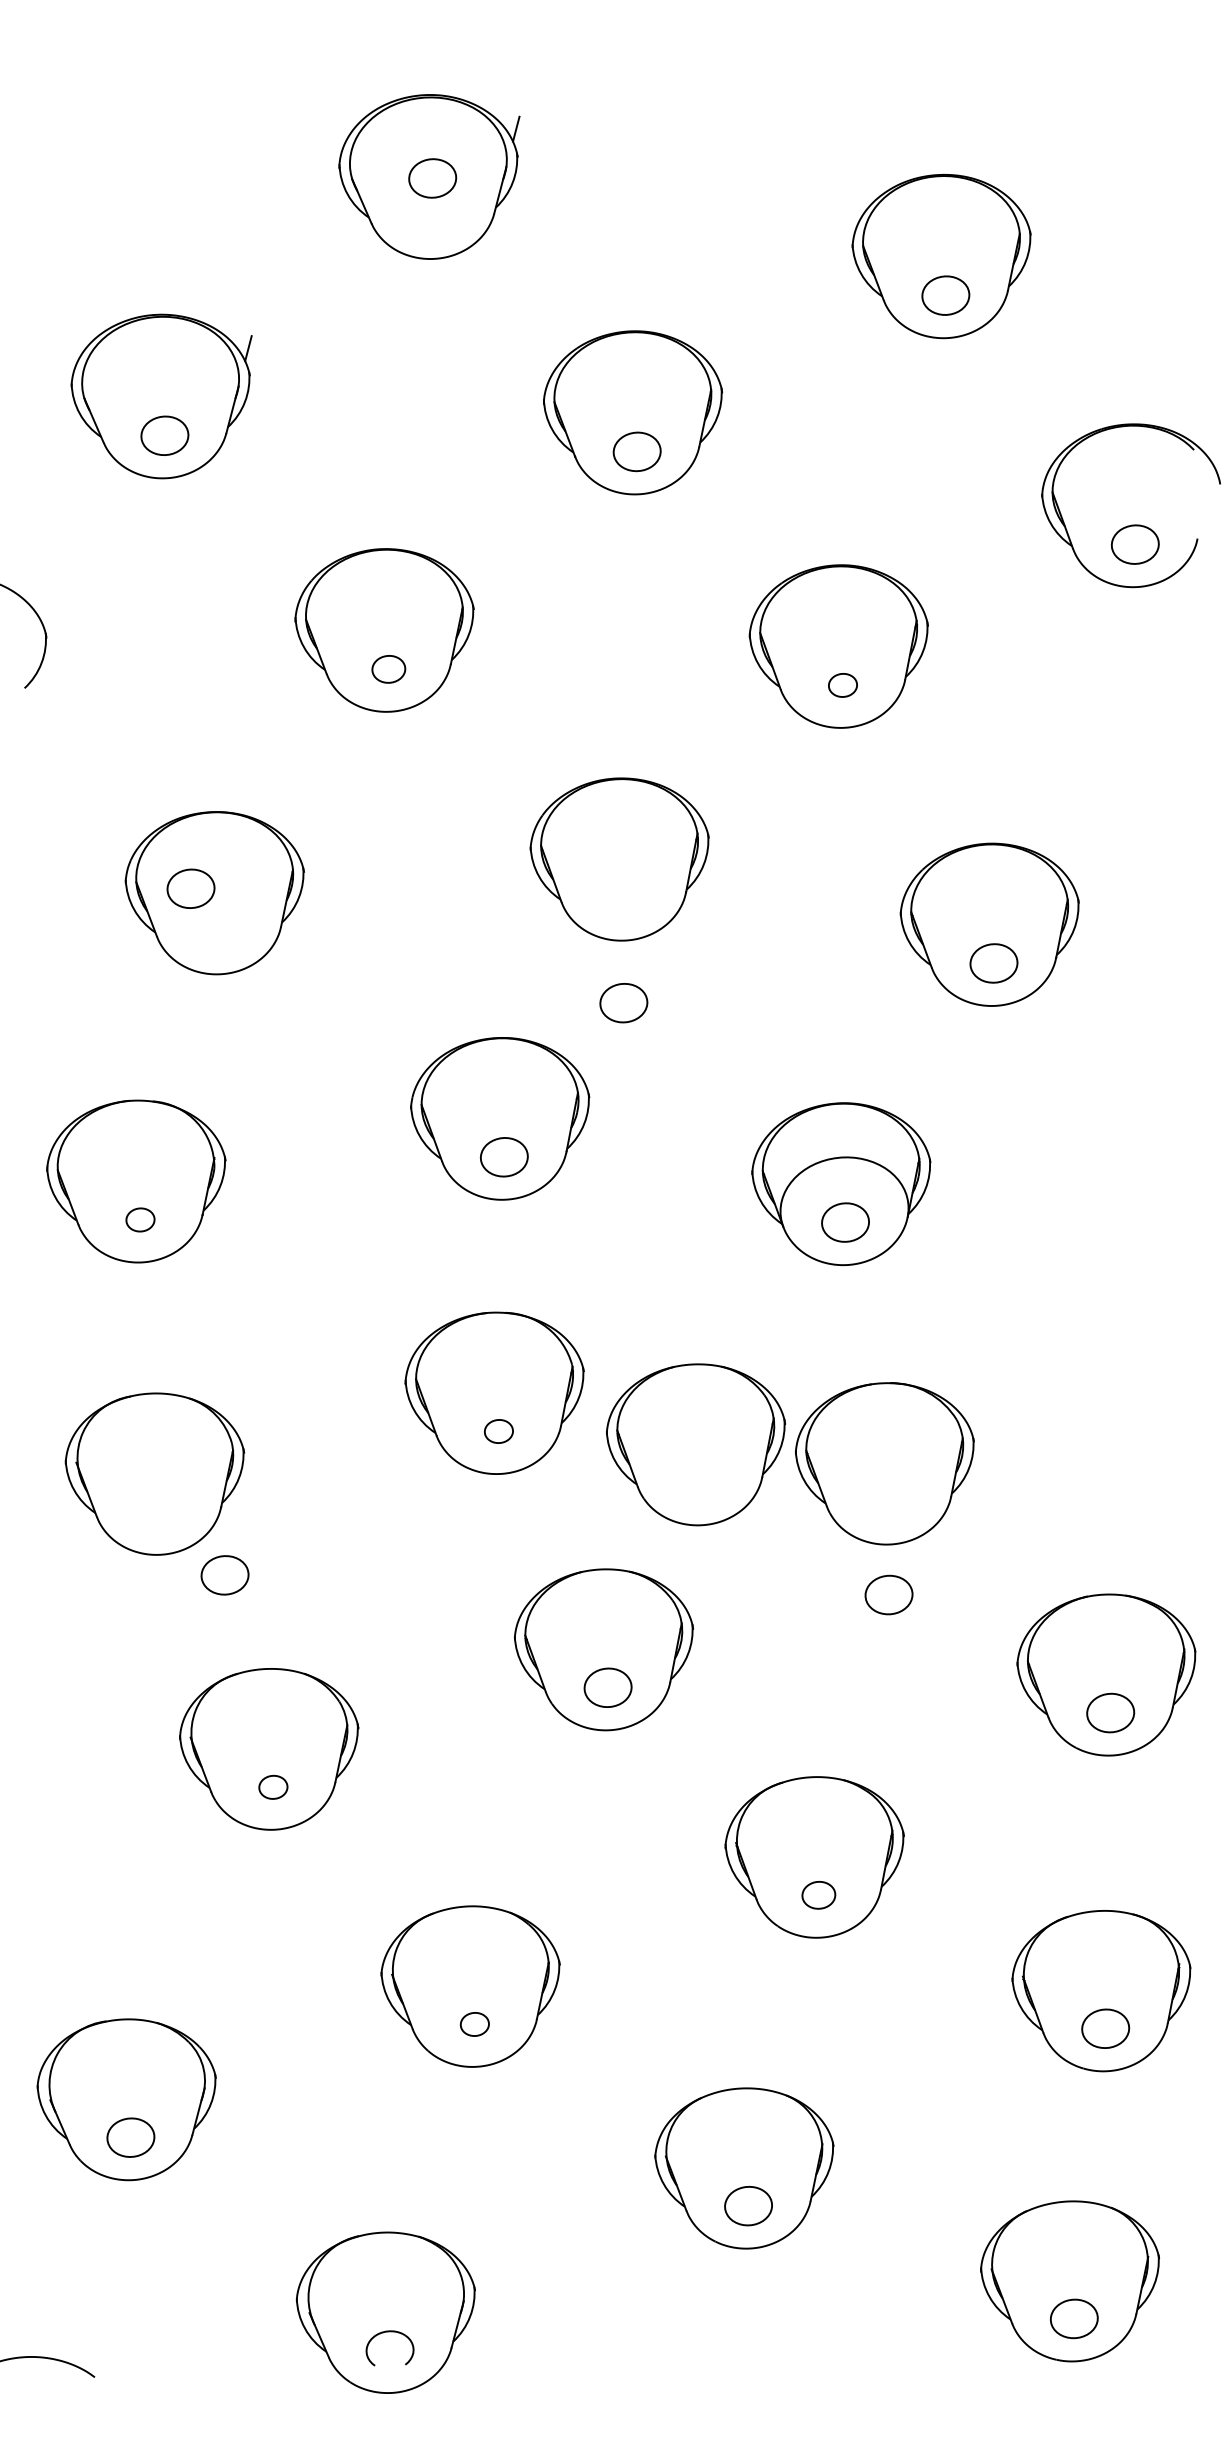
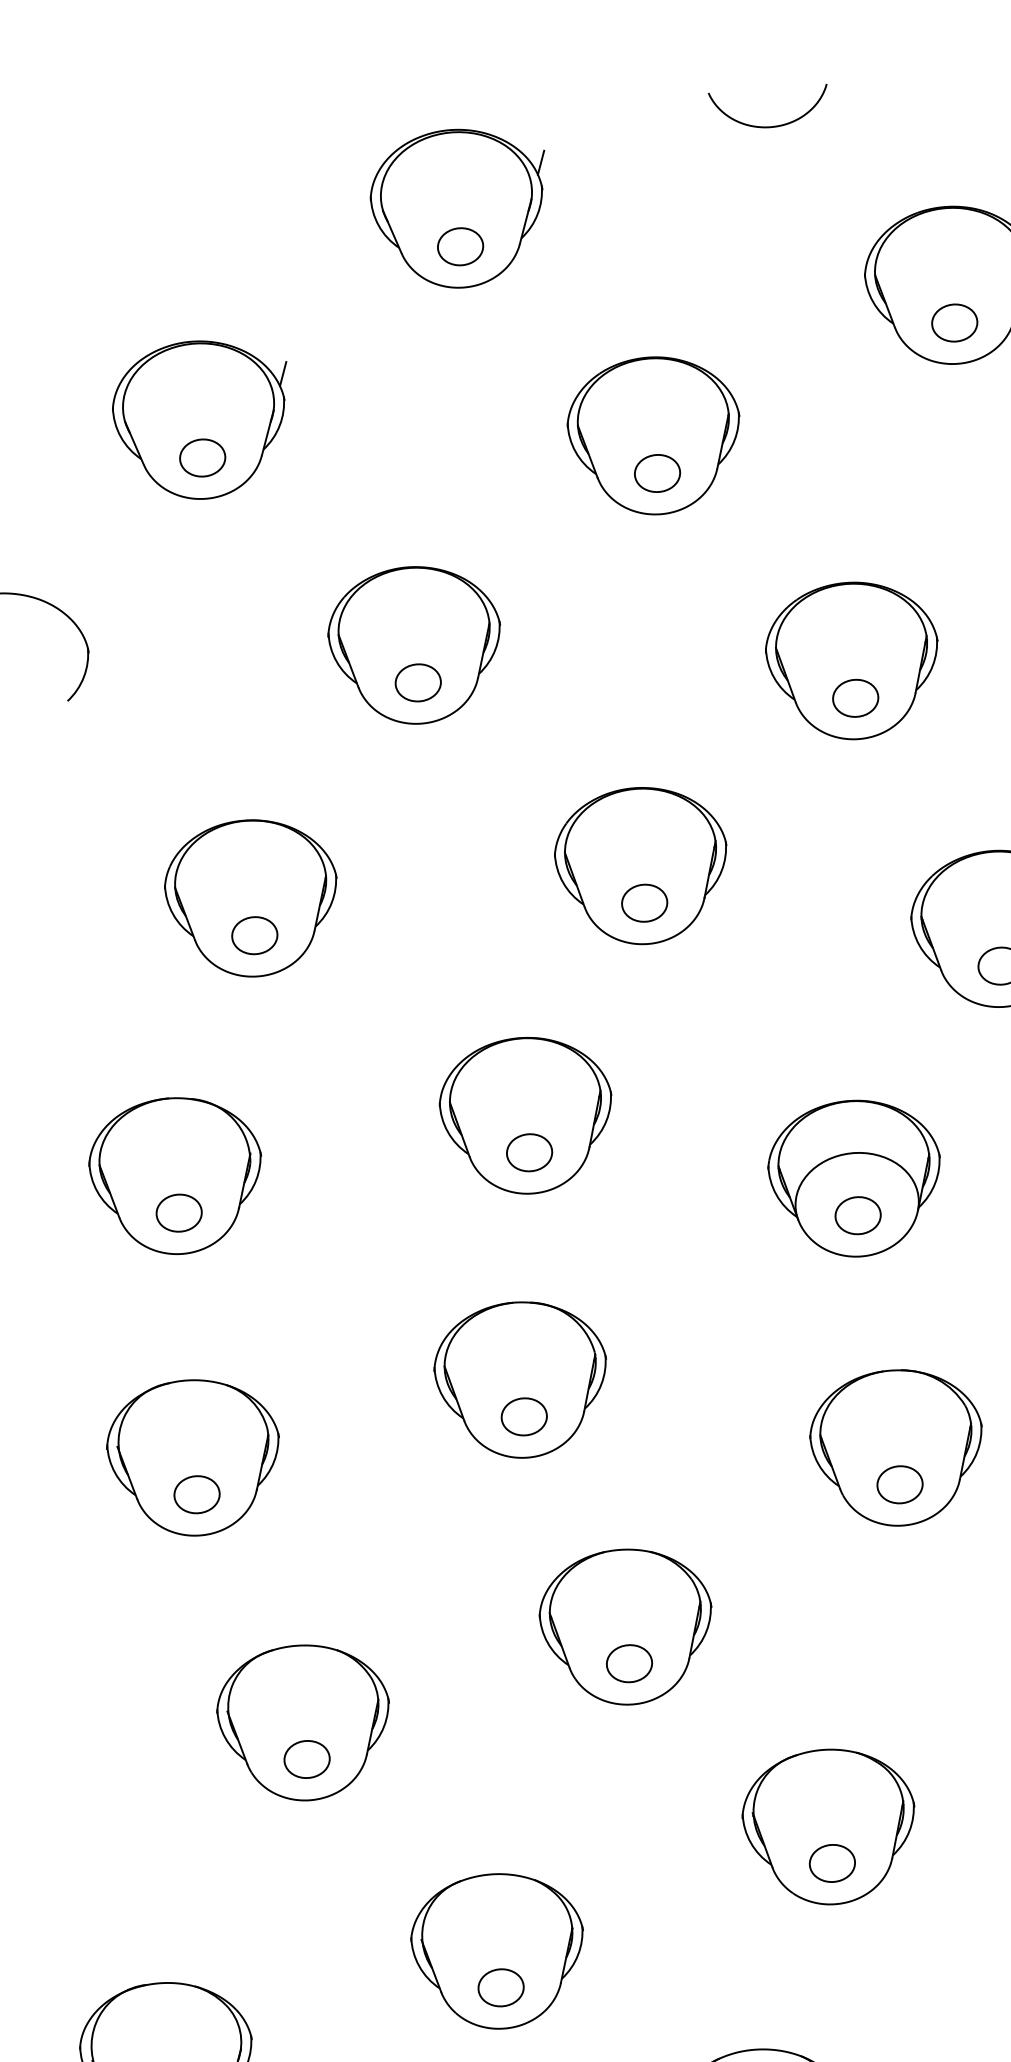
curve: (751, 91) -> (767, 126), added
part: (432, 178) -> (460, 246), moved
part: (388, 669) -> (418, 683), size x1.43
part: (842, 685) -> (855, 698), size x1.67
part: (190, 888) -> (254, 935), moved
part: (623, 1003) -> (644, 903), moved
part: (140, 1219) -> (179, 1212), size x1.67
part: (498, 1431) -> (523, 1416), size x1.67
part: (695, 1444) -> (713, 1429), removed
part: (224, 1575) -> (196, 1494), moved
part: (888, 1594) -> (899, 1484), moved
part: (273, 1787) -> (307, 1759), size x1.67
part: (818, 1895) -> (832, 1863), size x1.43
part: (474, 2024) -> (500, 1987), size x1.67

